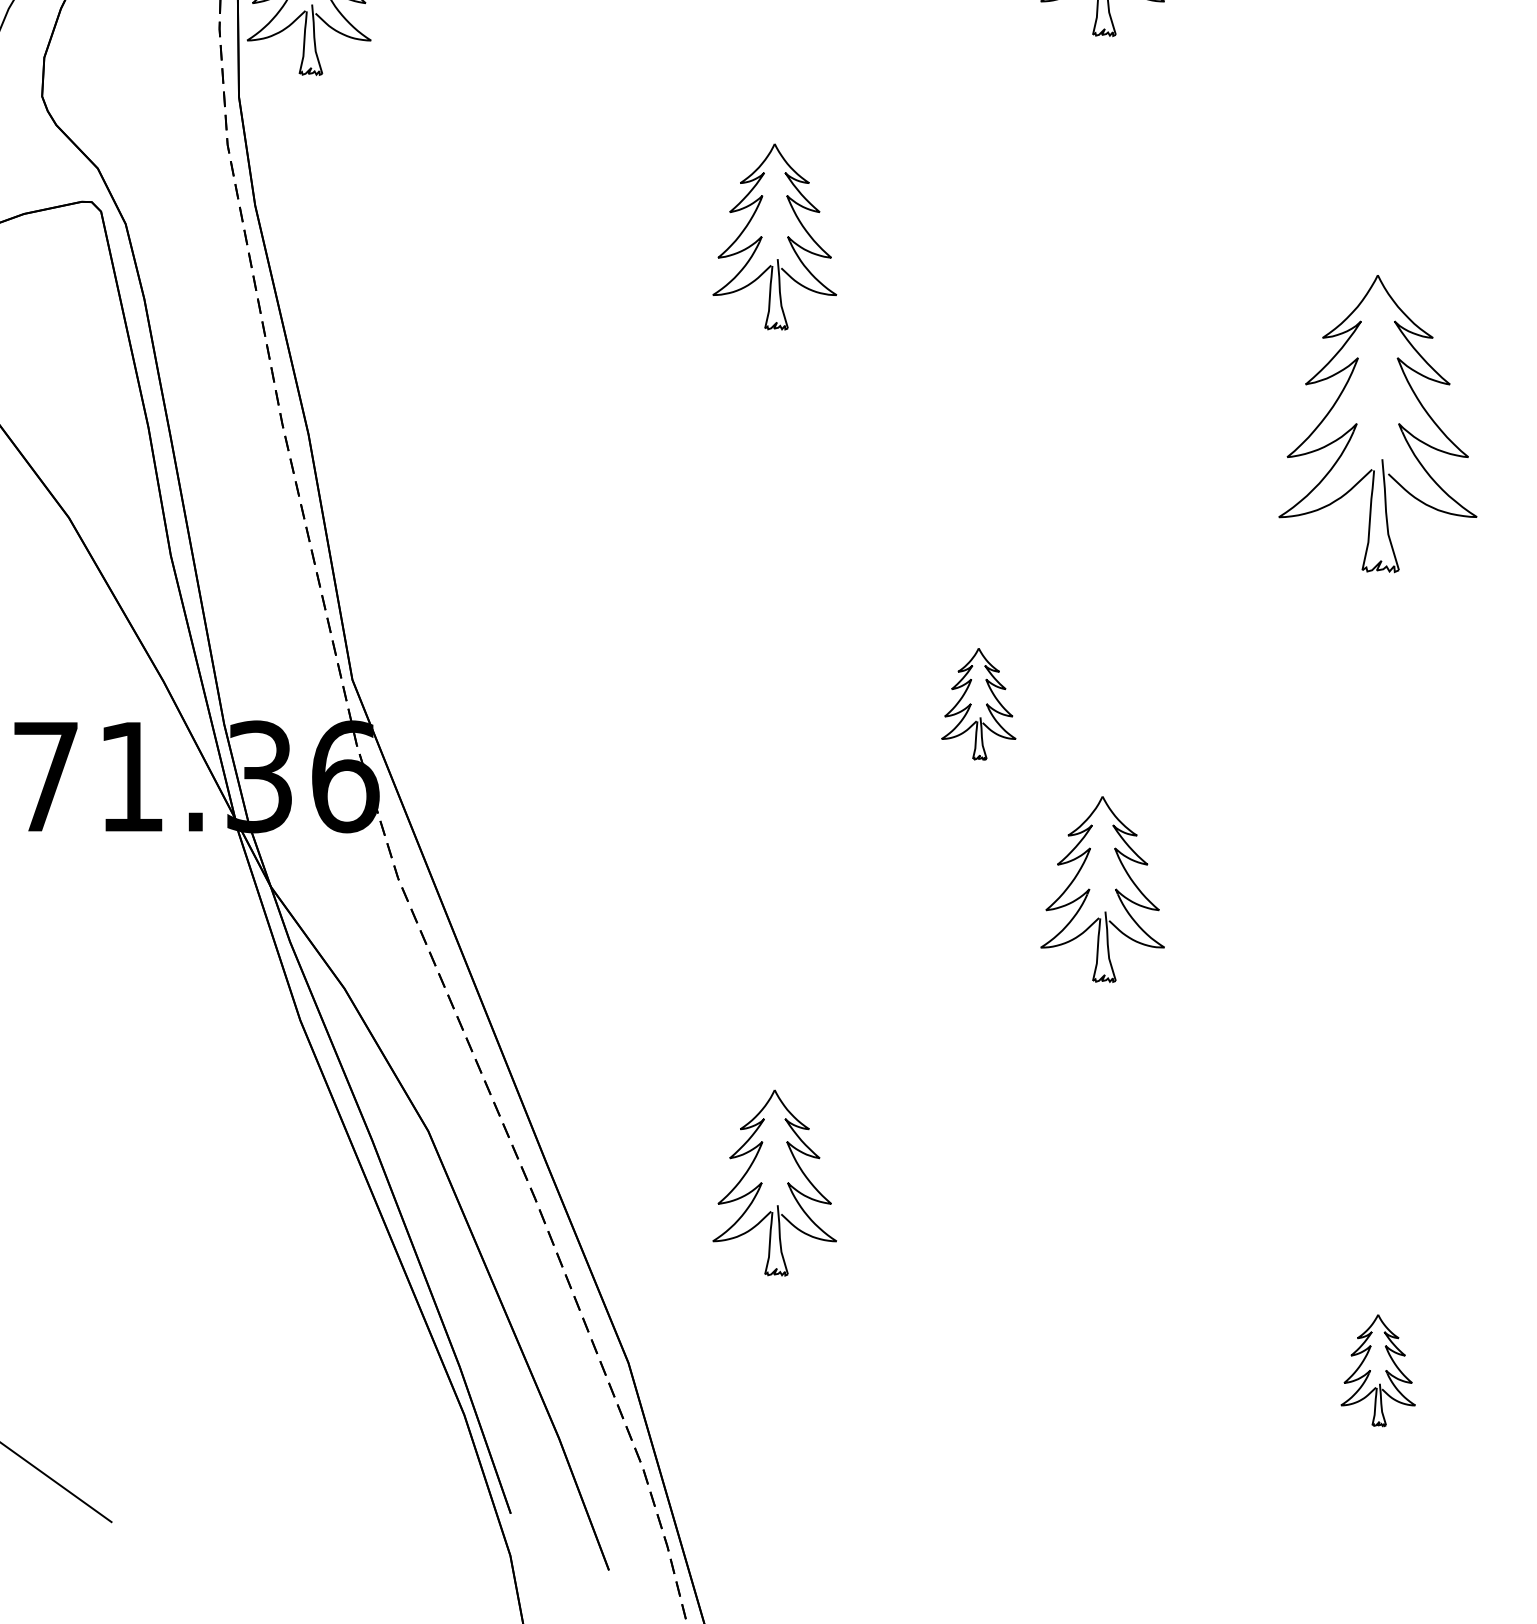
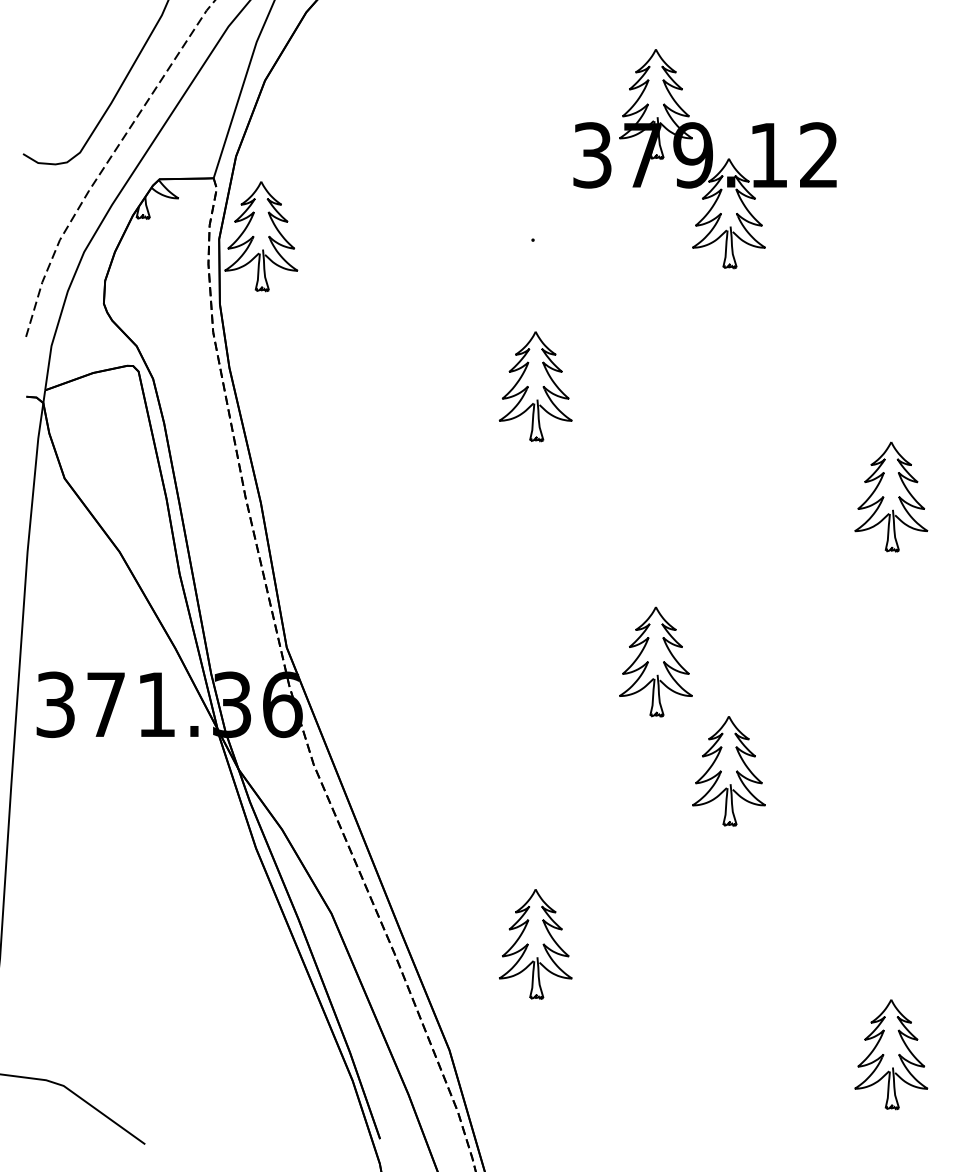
part: (1378, 423) -> (891, 496), size x0.62
part: (978, 703) -> (655, 661), size x1.67
part: (1378, 1370) -> (891, 1054), size x1.67

